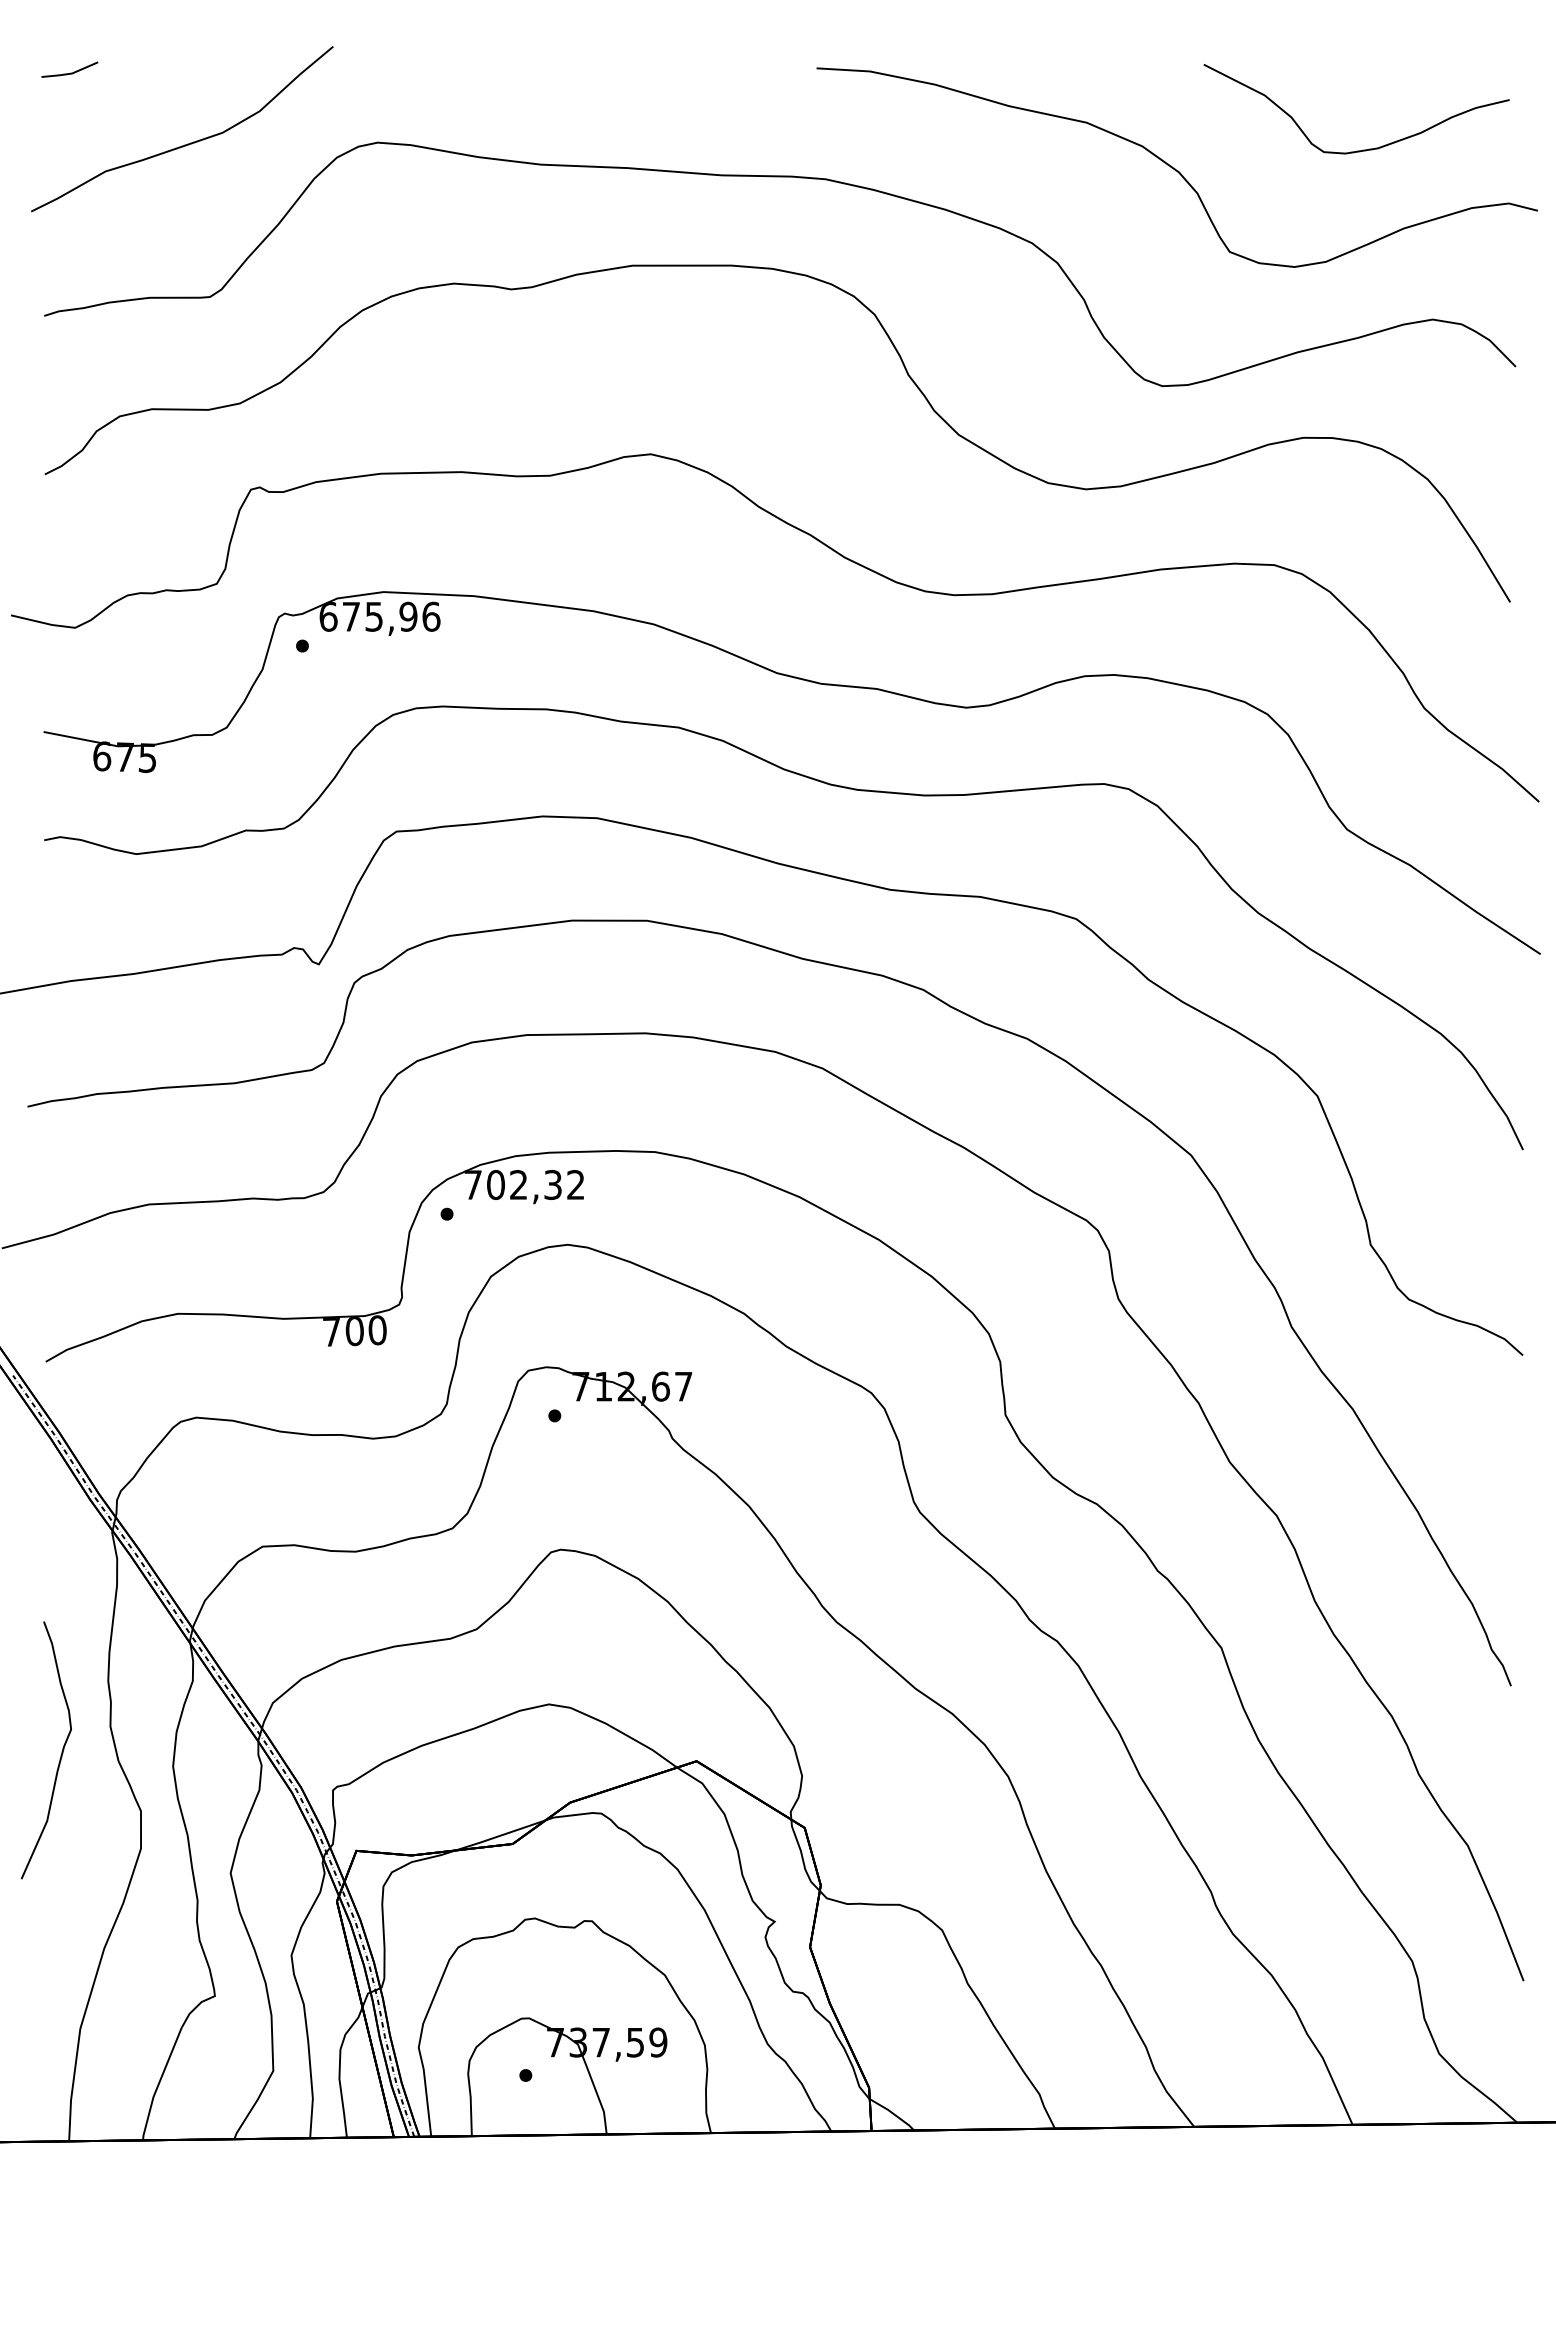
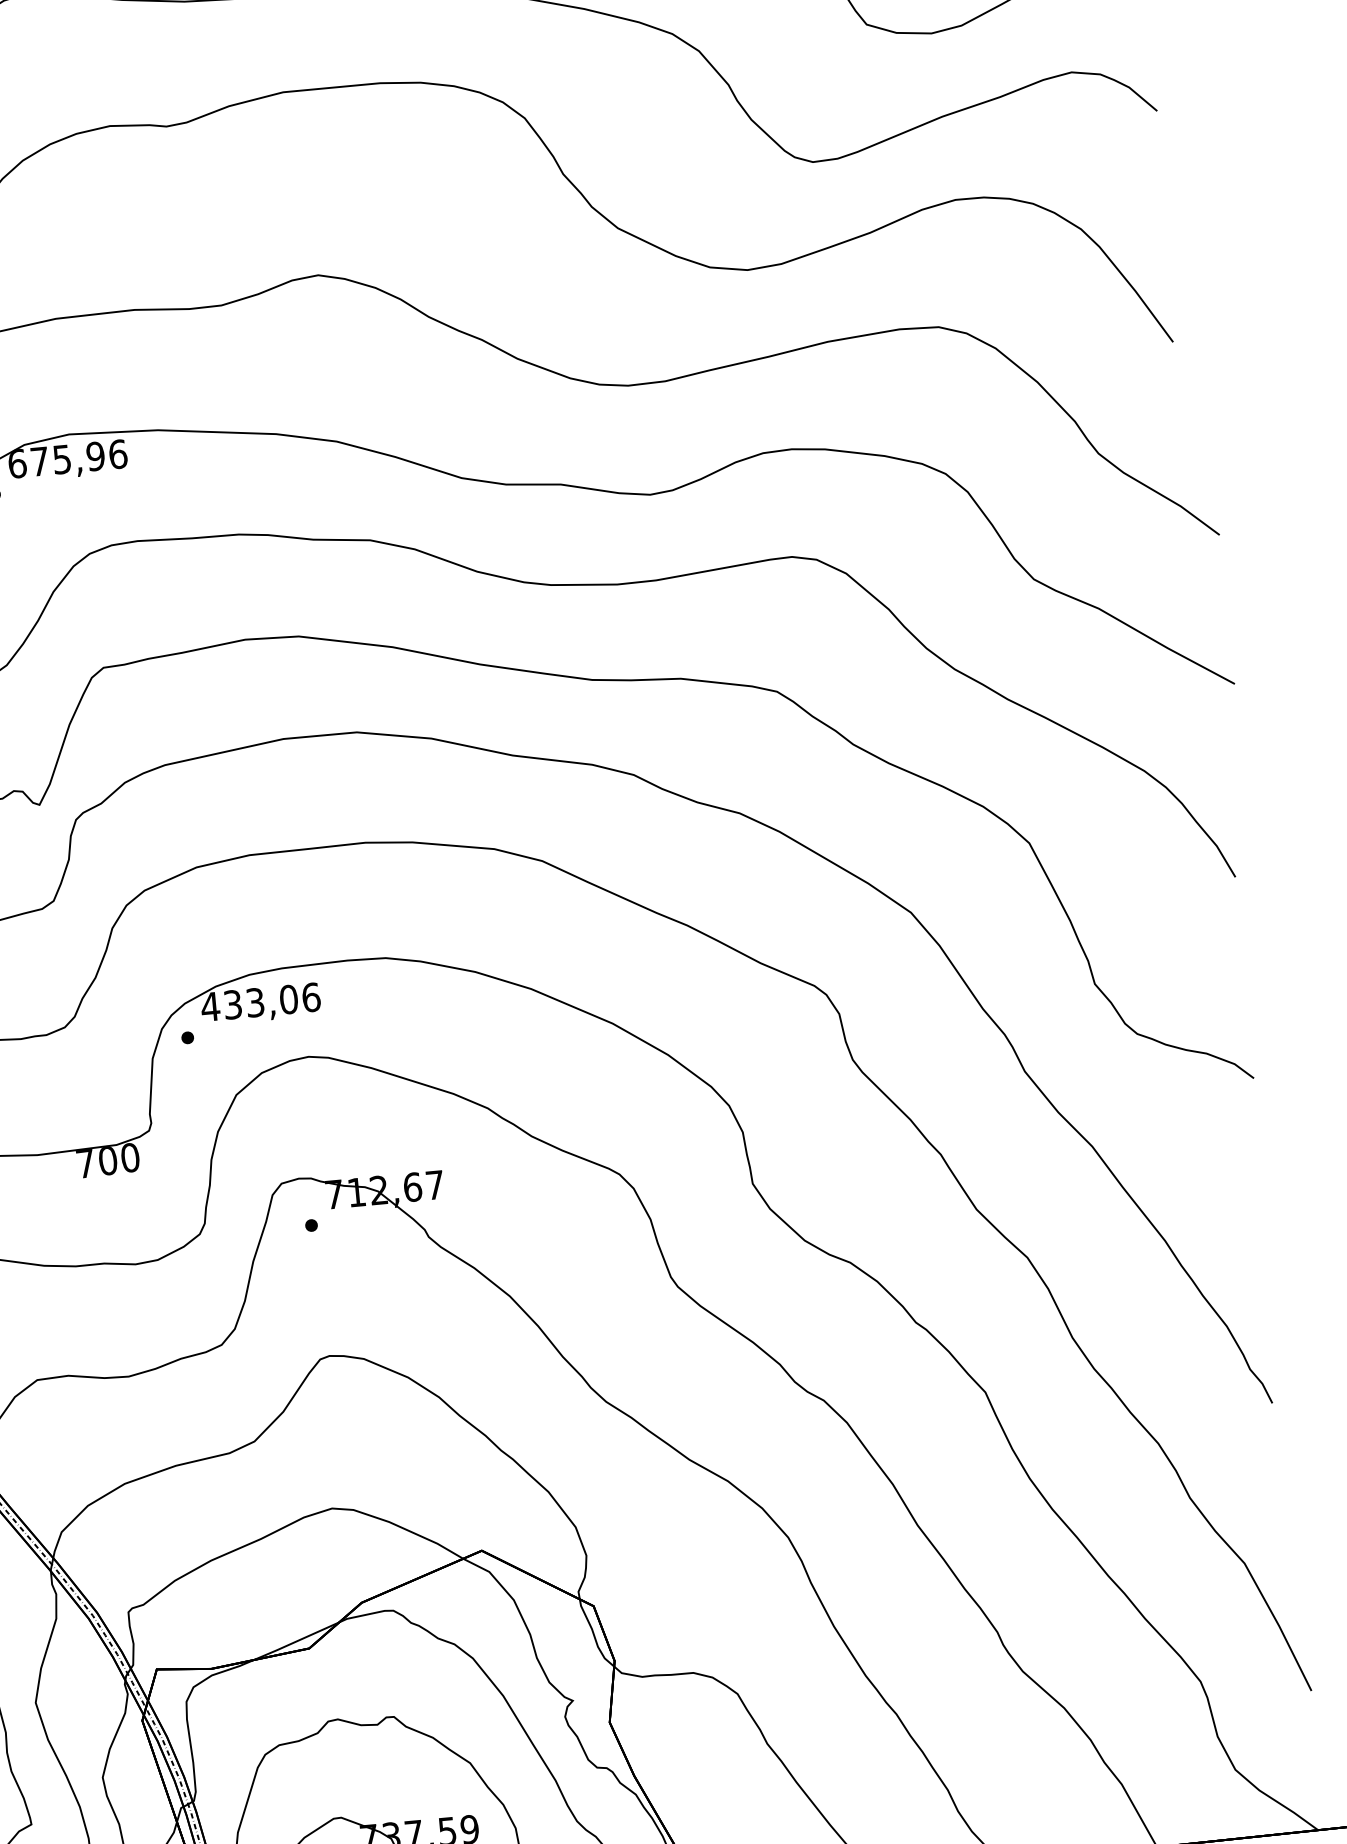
text: (524, 1185) -> (260, 1002), 702,32 -> 433,06

